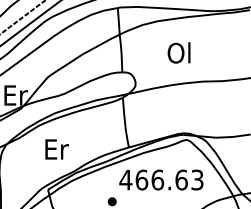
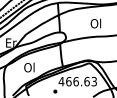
text: (178, 52) -> (95, 23), moved
text: (55, 149) -> (29, 67), Er -> Ol

